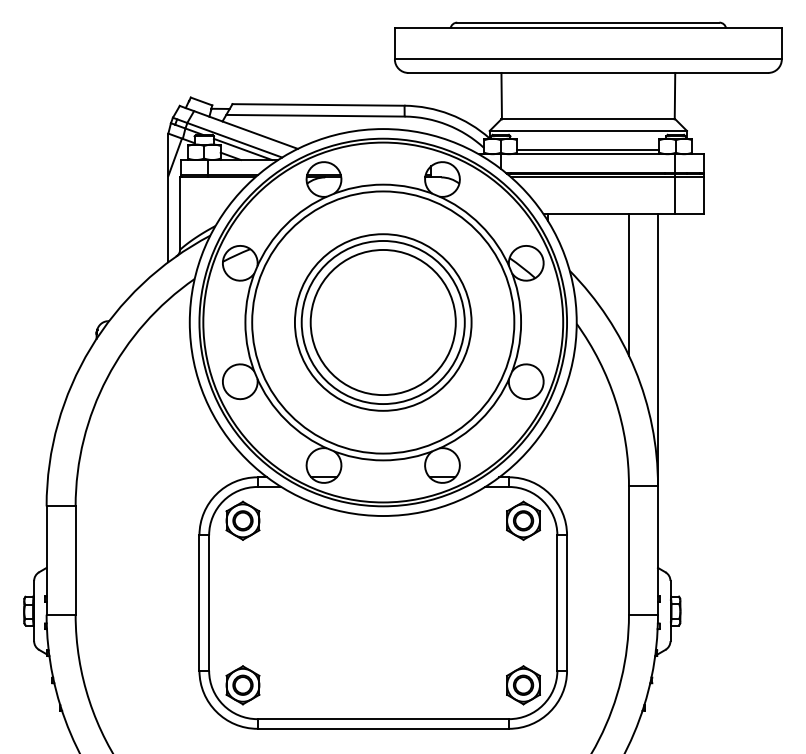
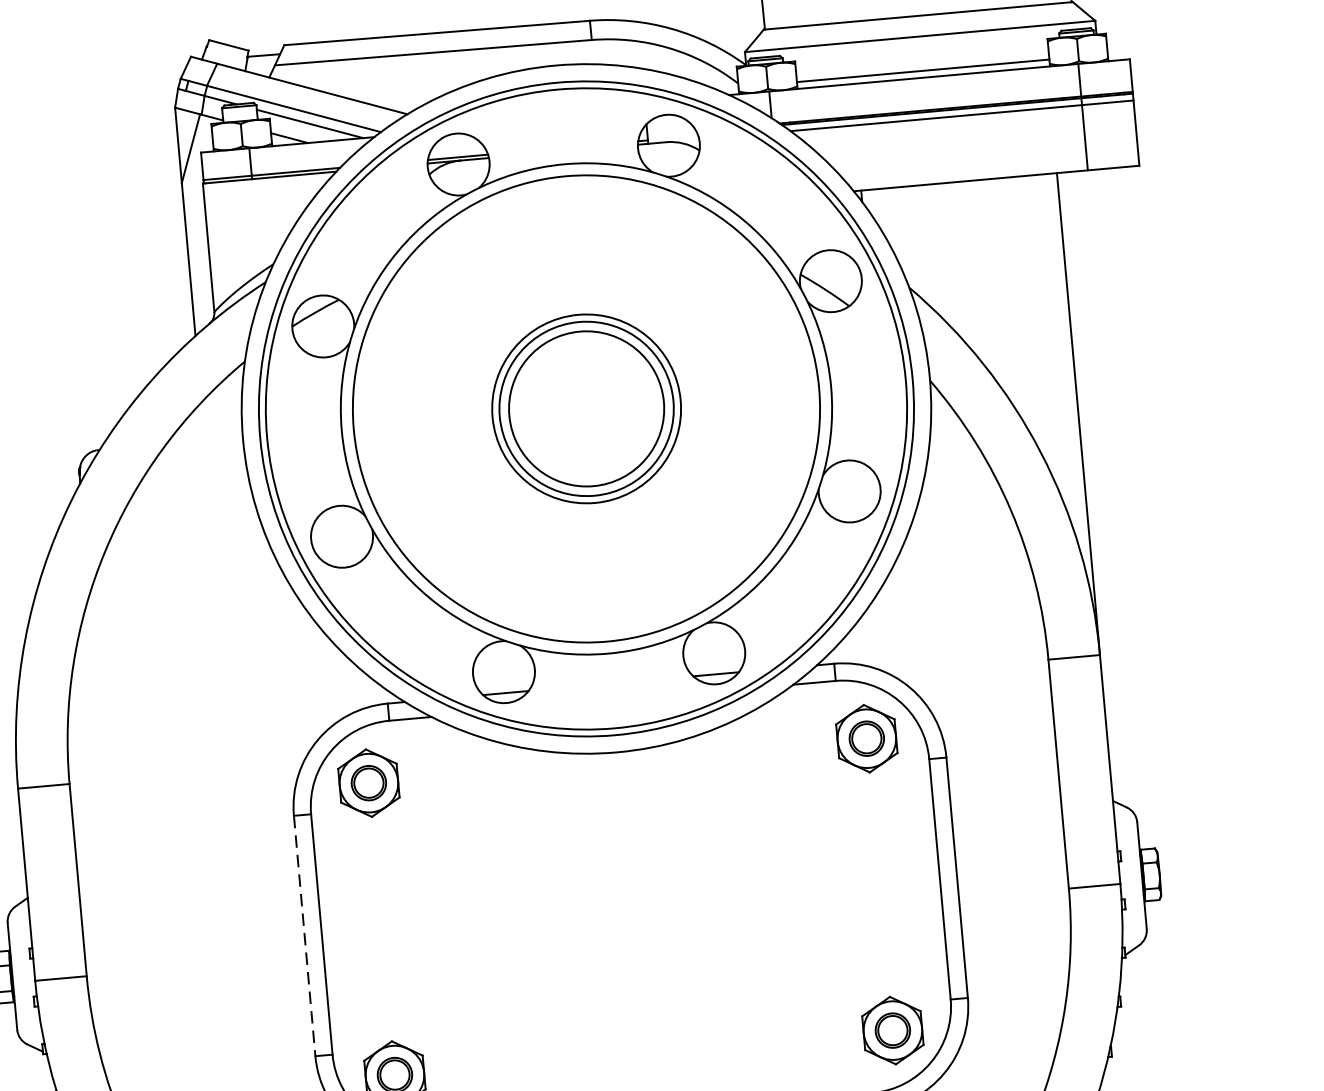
line: (628, 284) -> (1015, 302), removed
part: (383, 322) -> (586, 408), size x0.6
line: (199, 603) -> (304, 936), solid -> dashed

